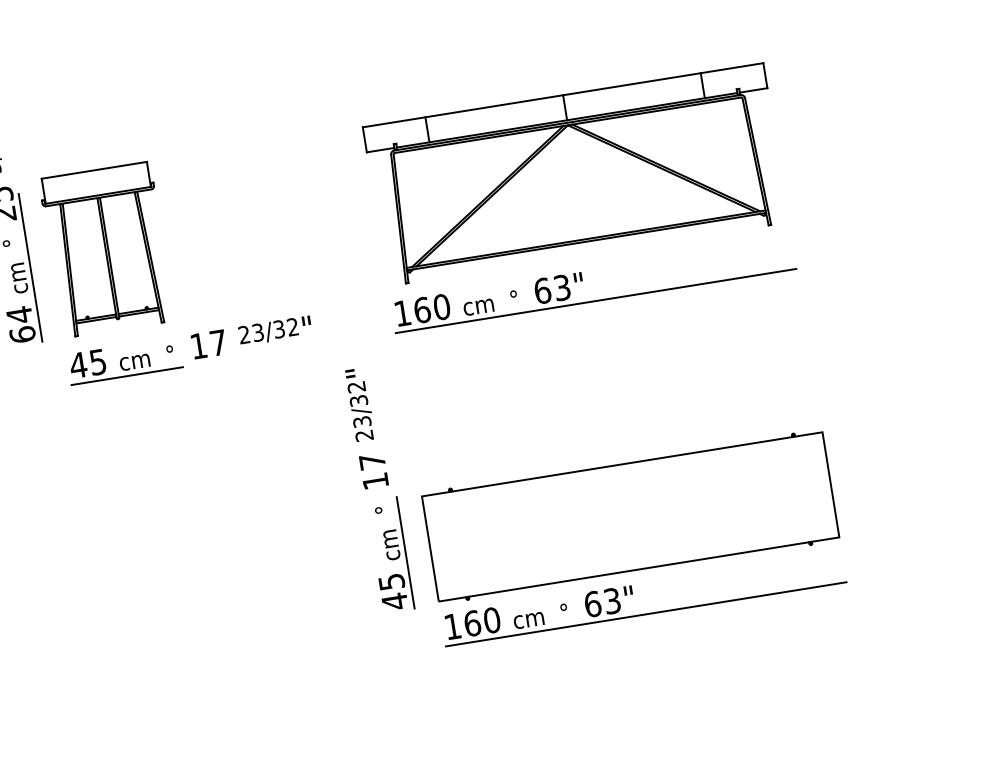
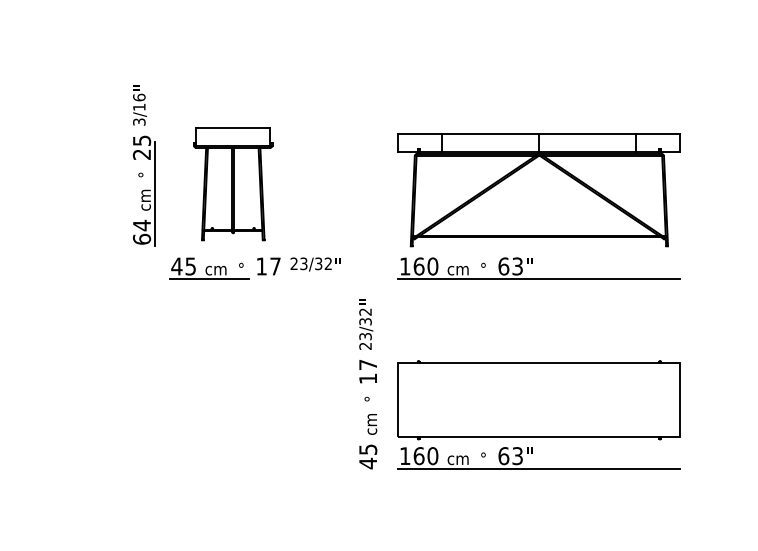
part: (107, 250) -> (233, 184), moved
part: (632, 537) -> (538, 414), moved
line: (404, 551) -> (380, 430), removed

